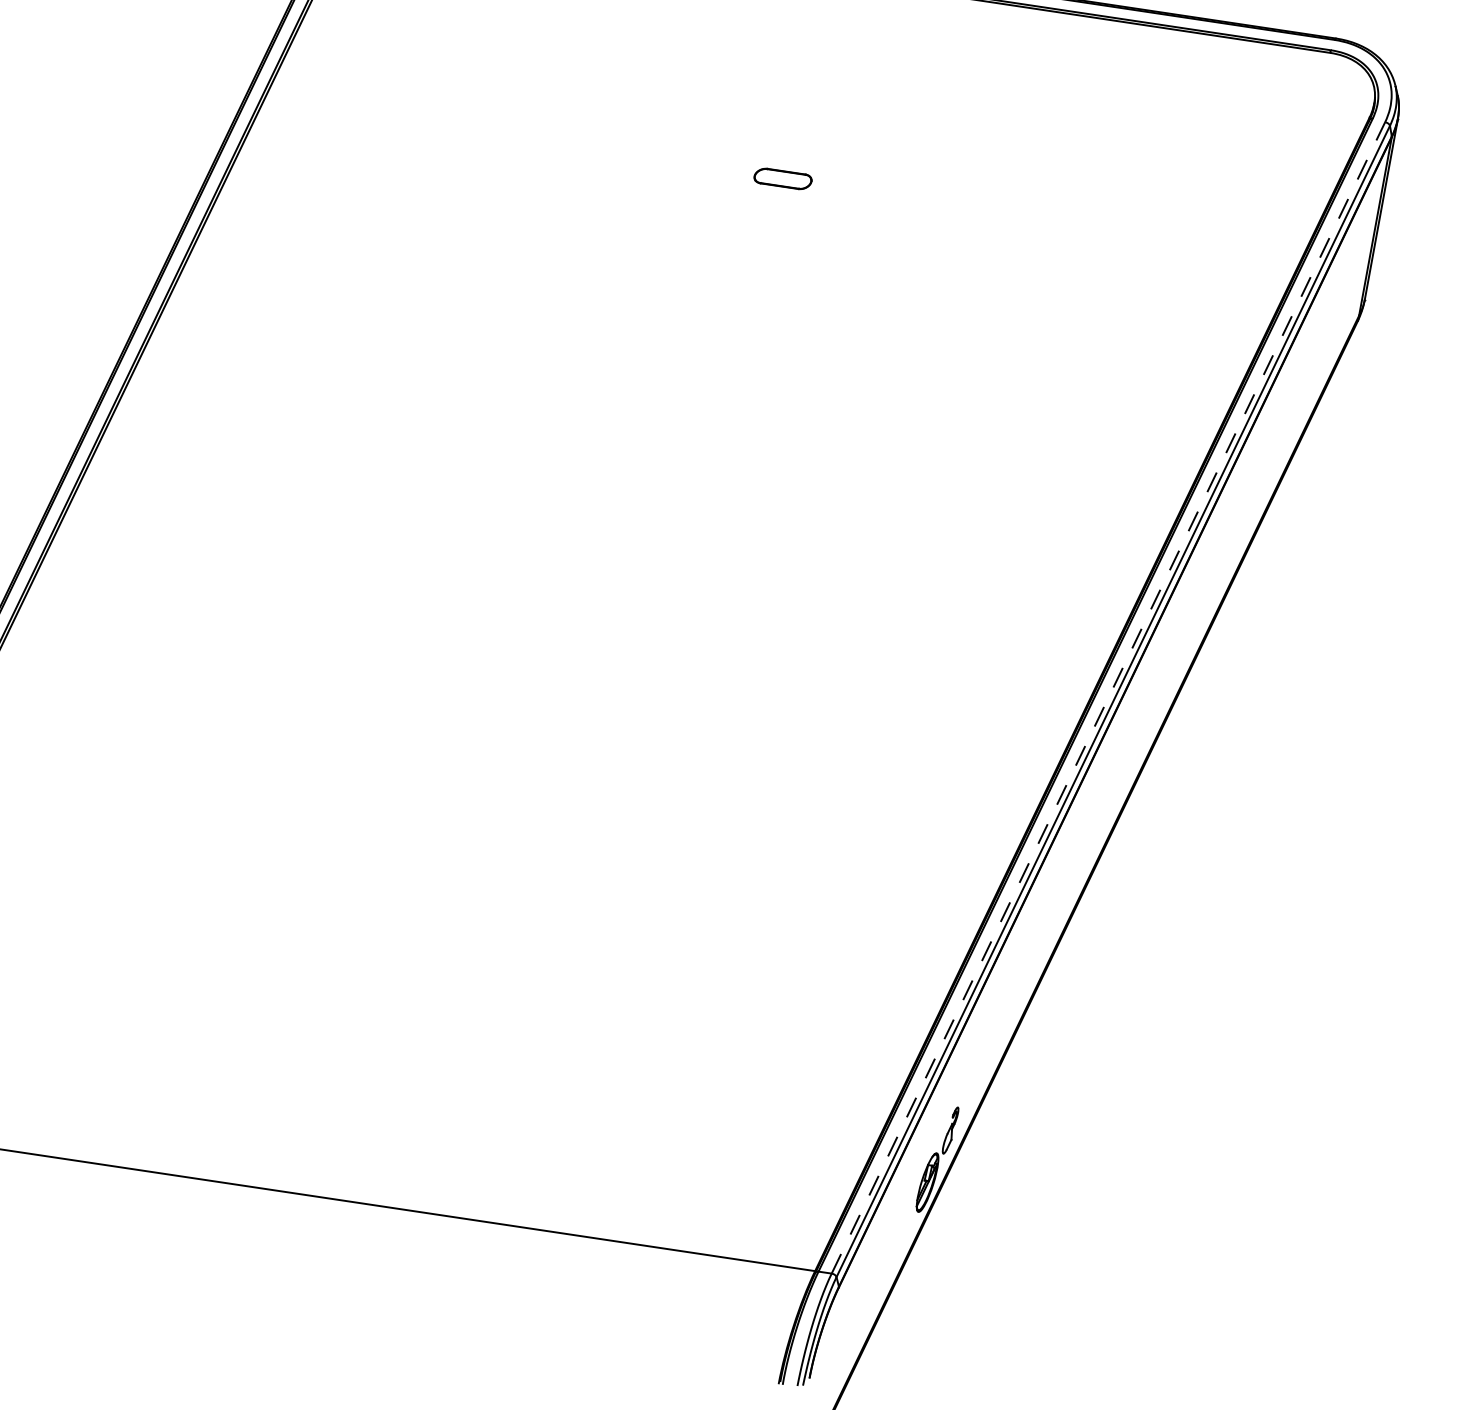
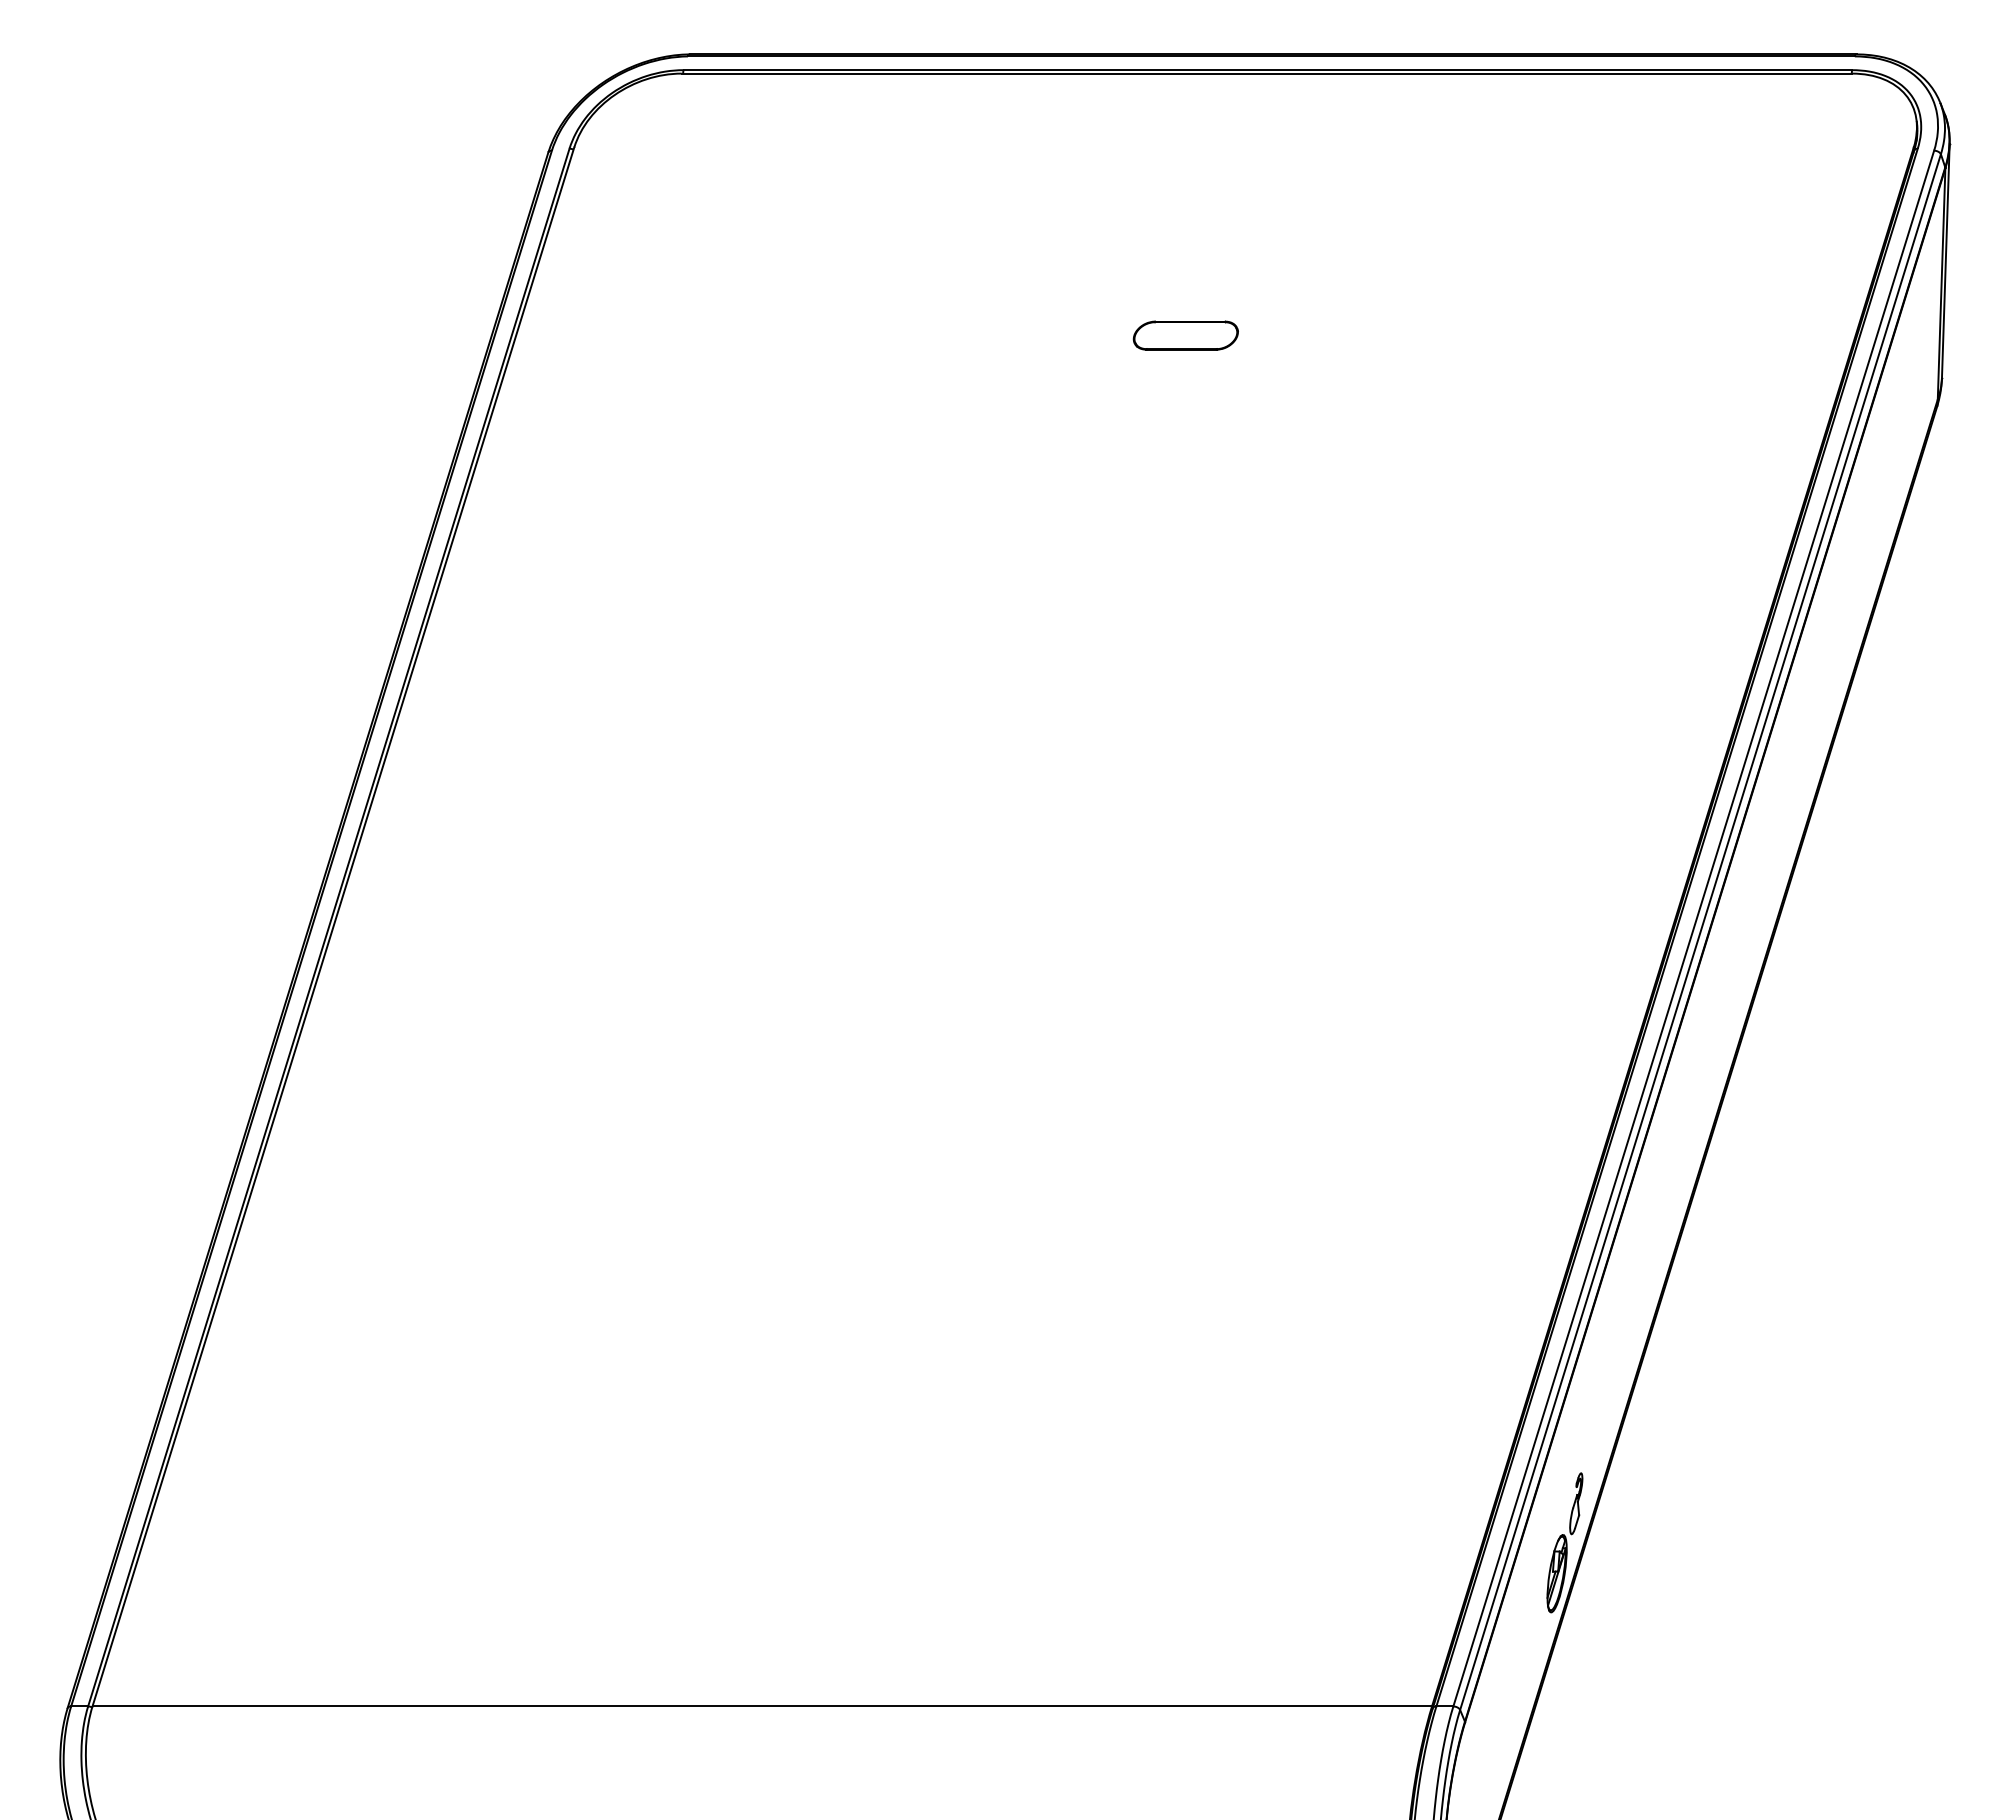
part: (782, 178) -> (1185, 335), size x1.43
line: (1108, 697) -> (1693, 928), dashed -> solid

